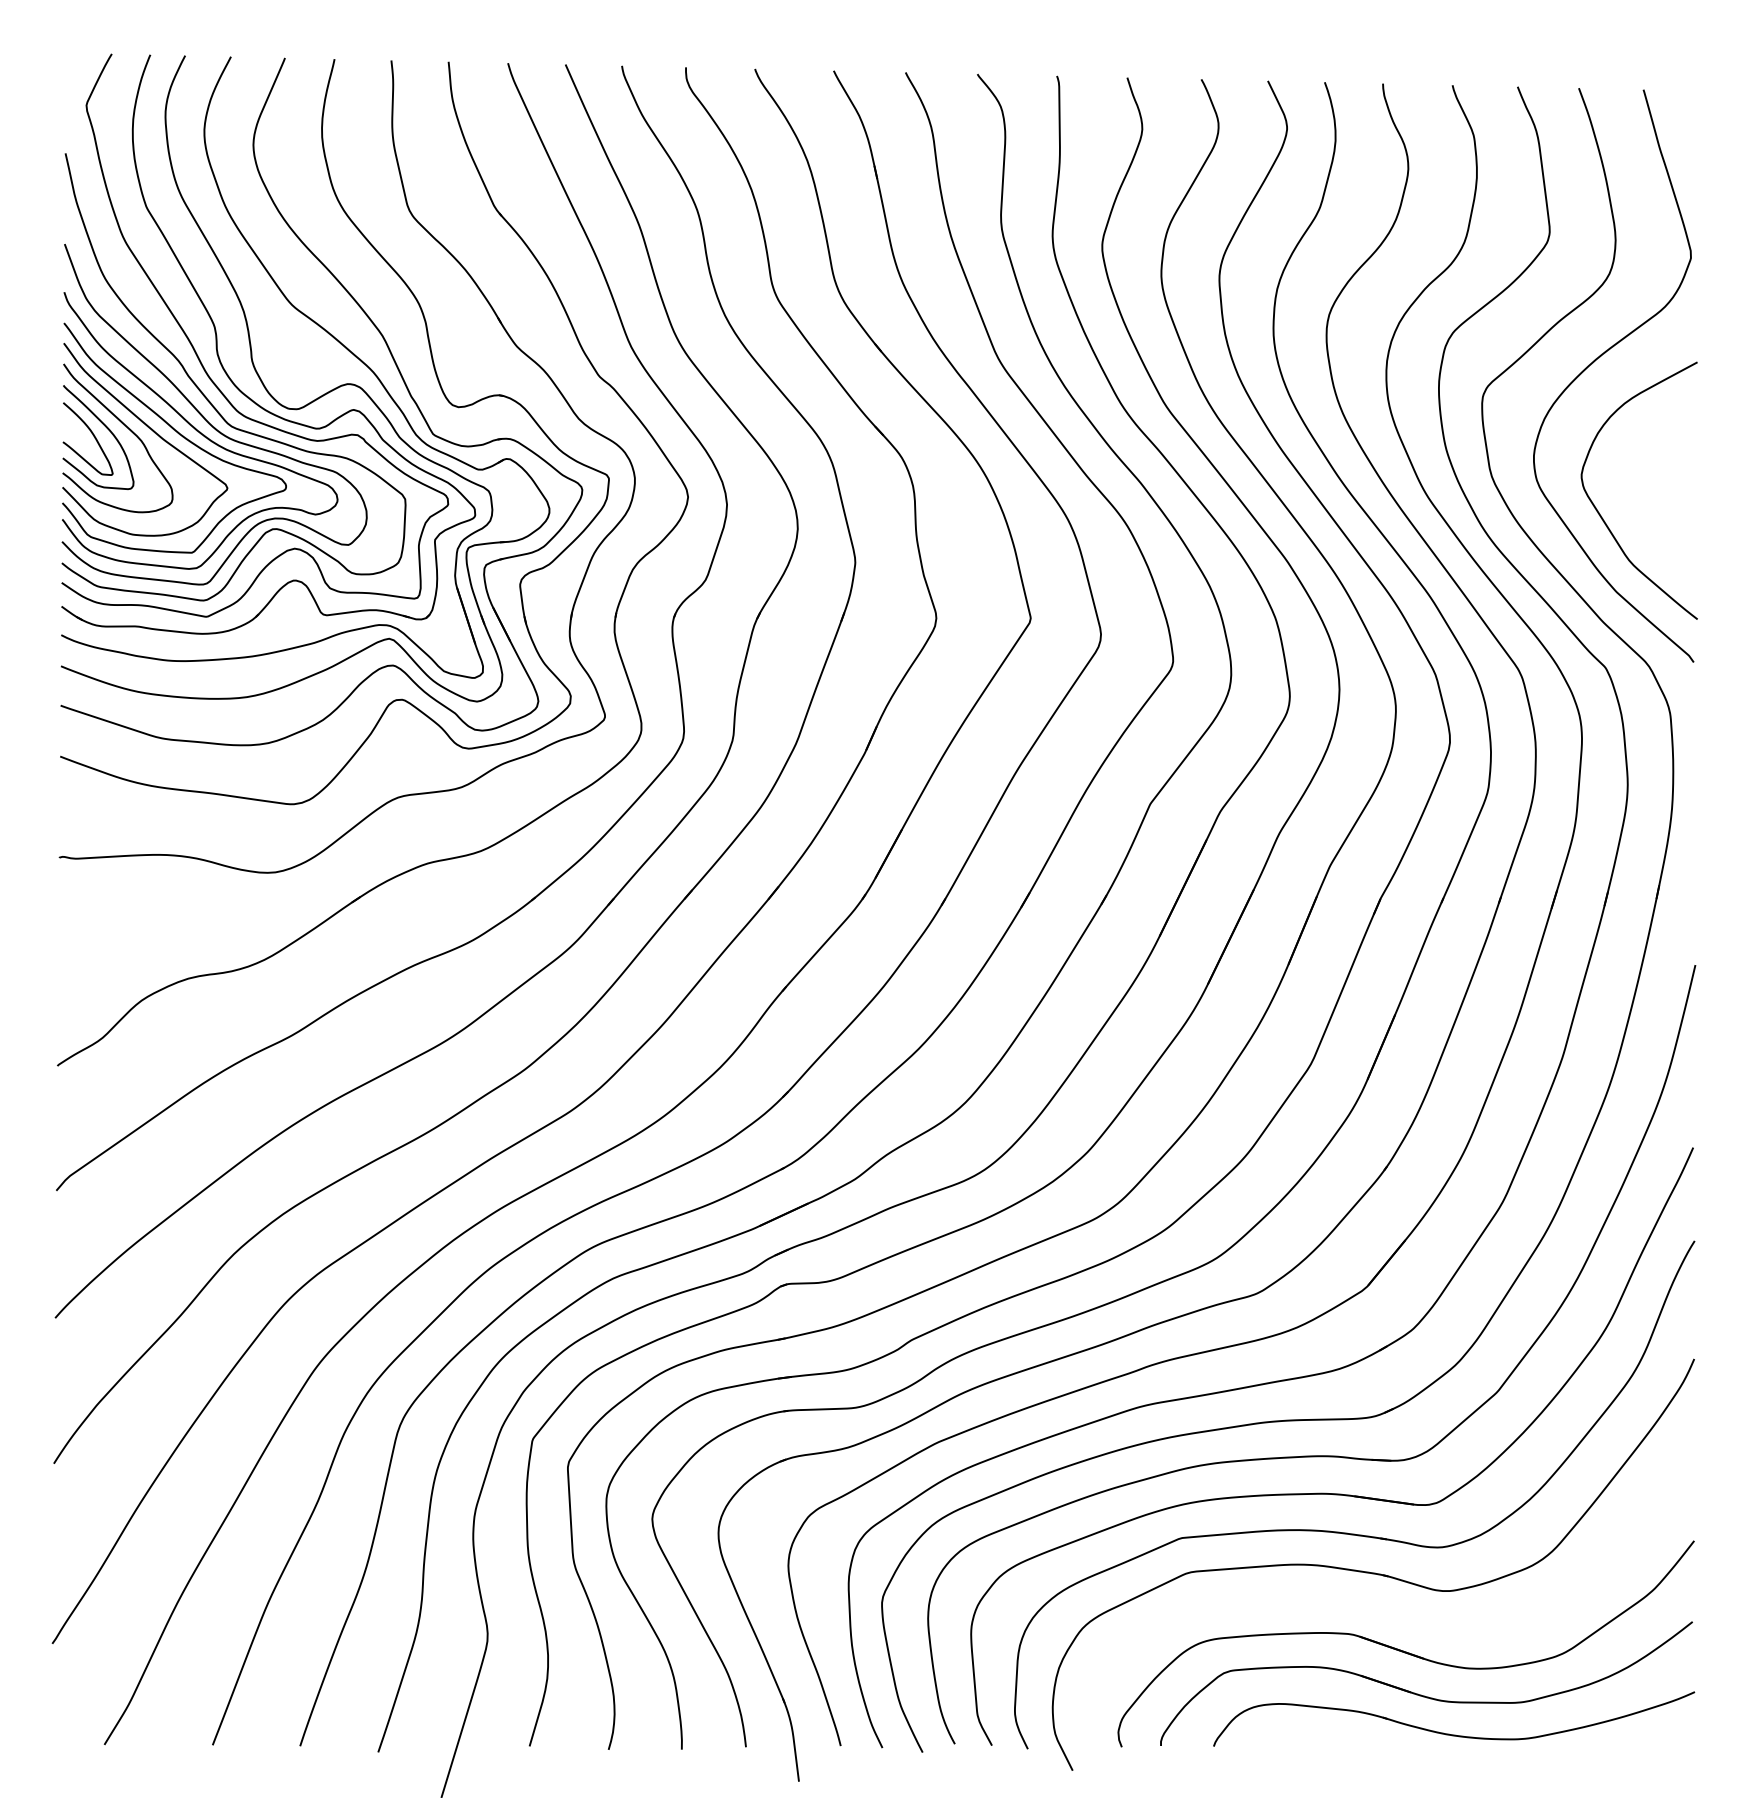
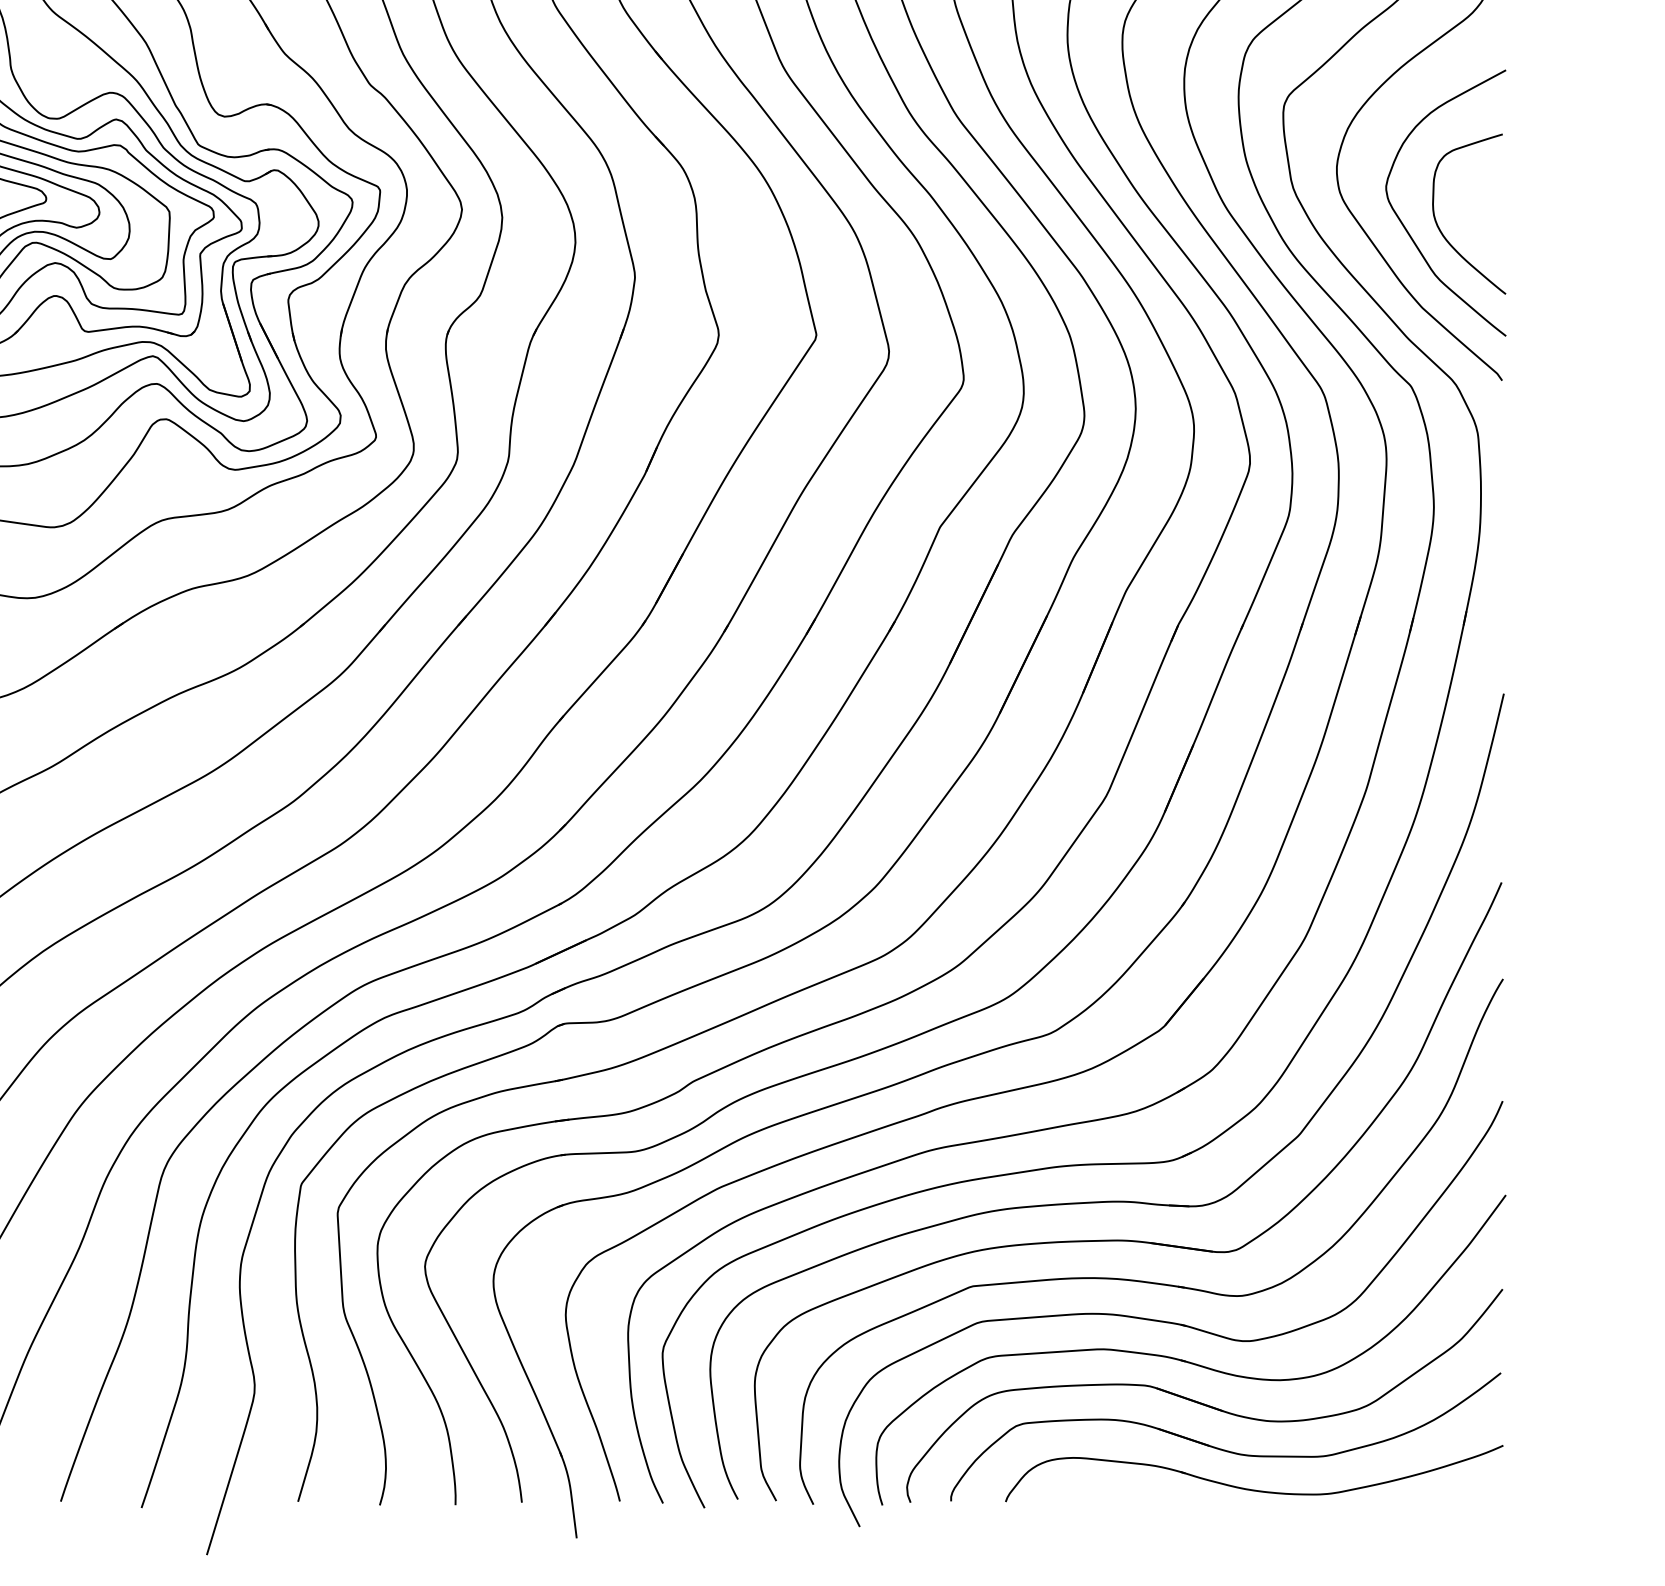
curve: (1636, 519) -> (1442, 232), added
part: (1387, 1609) -> (1185, 1360), added

